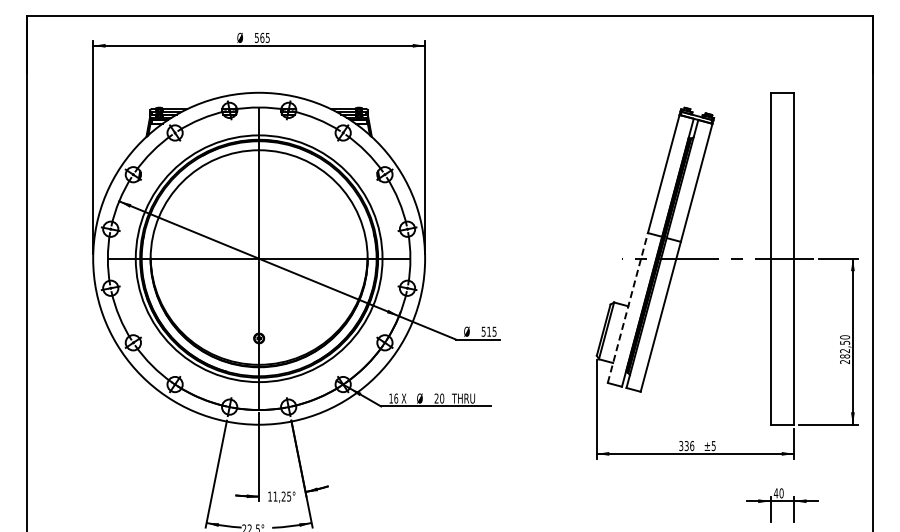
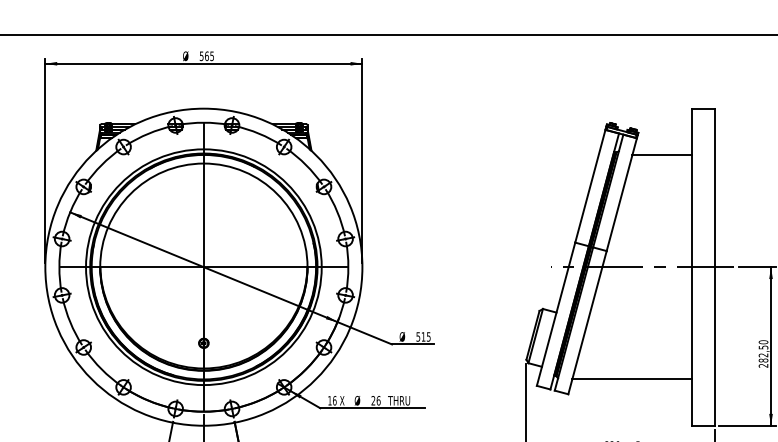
line: (738, 141) -> (661, 155), added
line: (627, 308) -> (555, 314), dashed -> solid
line: (707, 376) -> (632, 379), added
text: (442, 398) -> (379, 400), 20 -> 26

